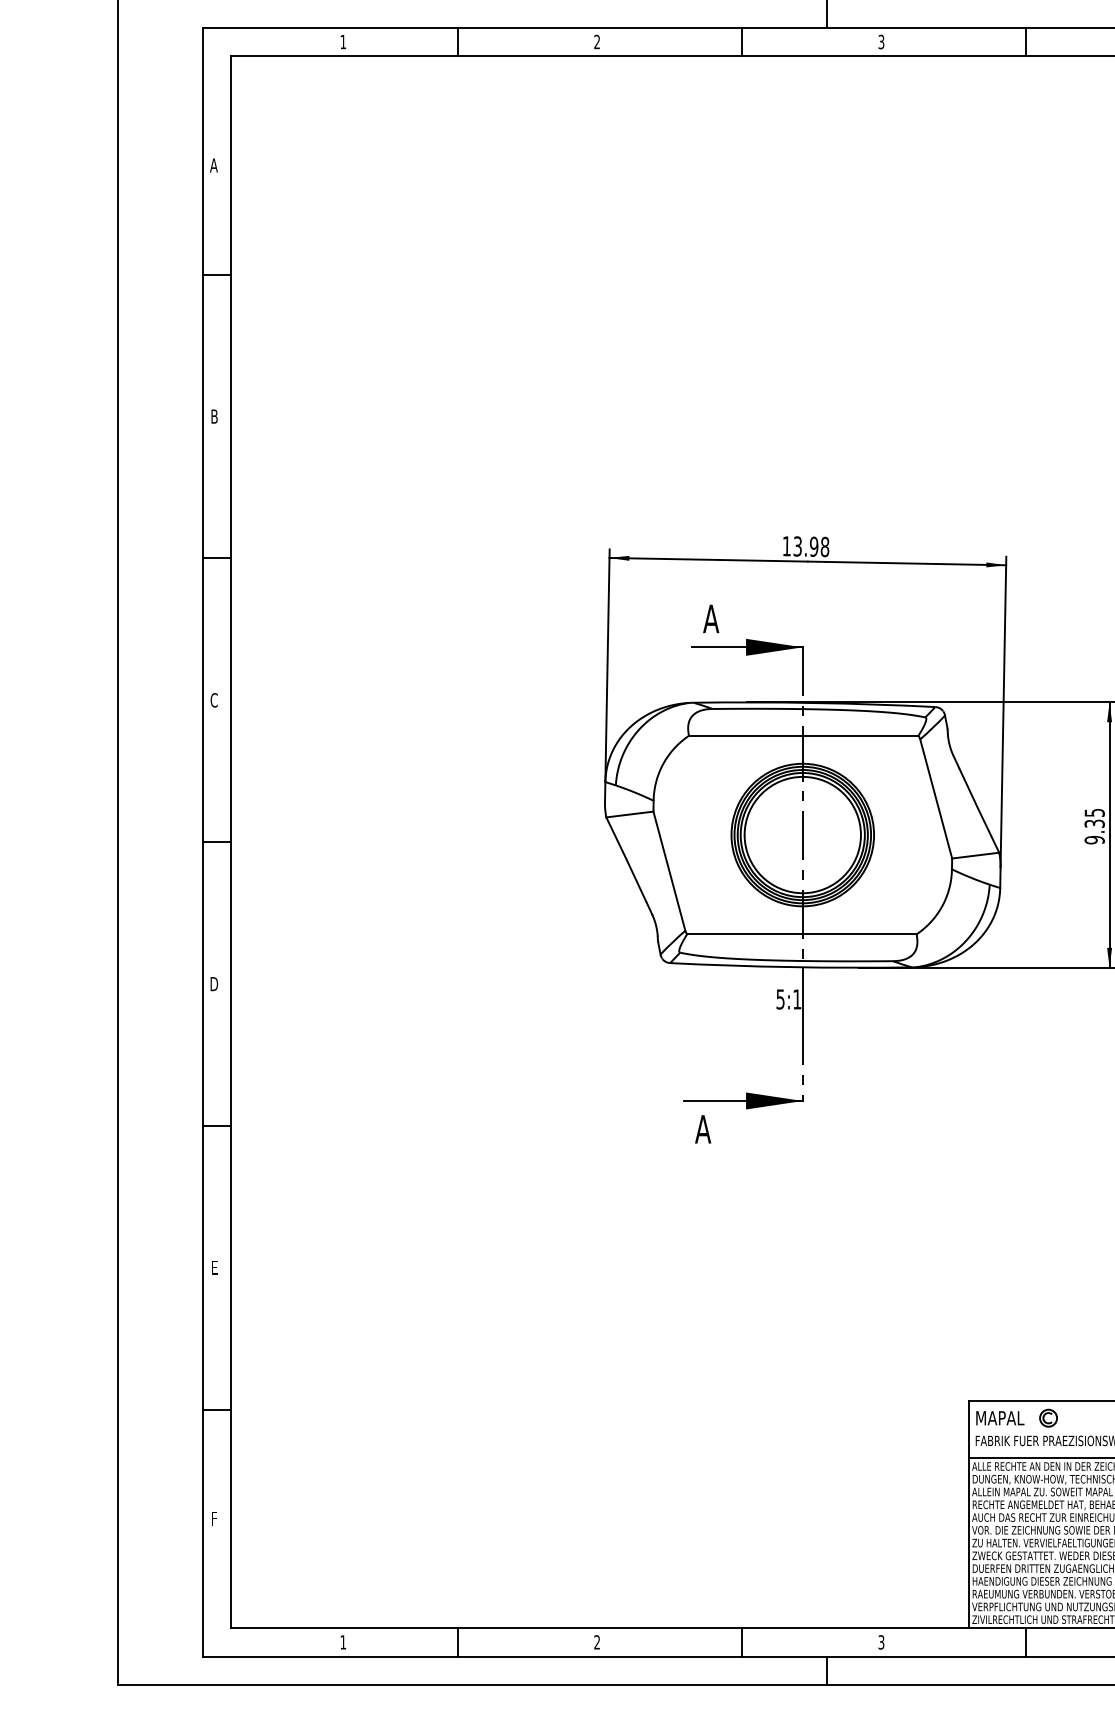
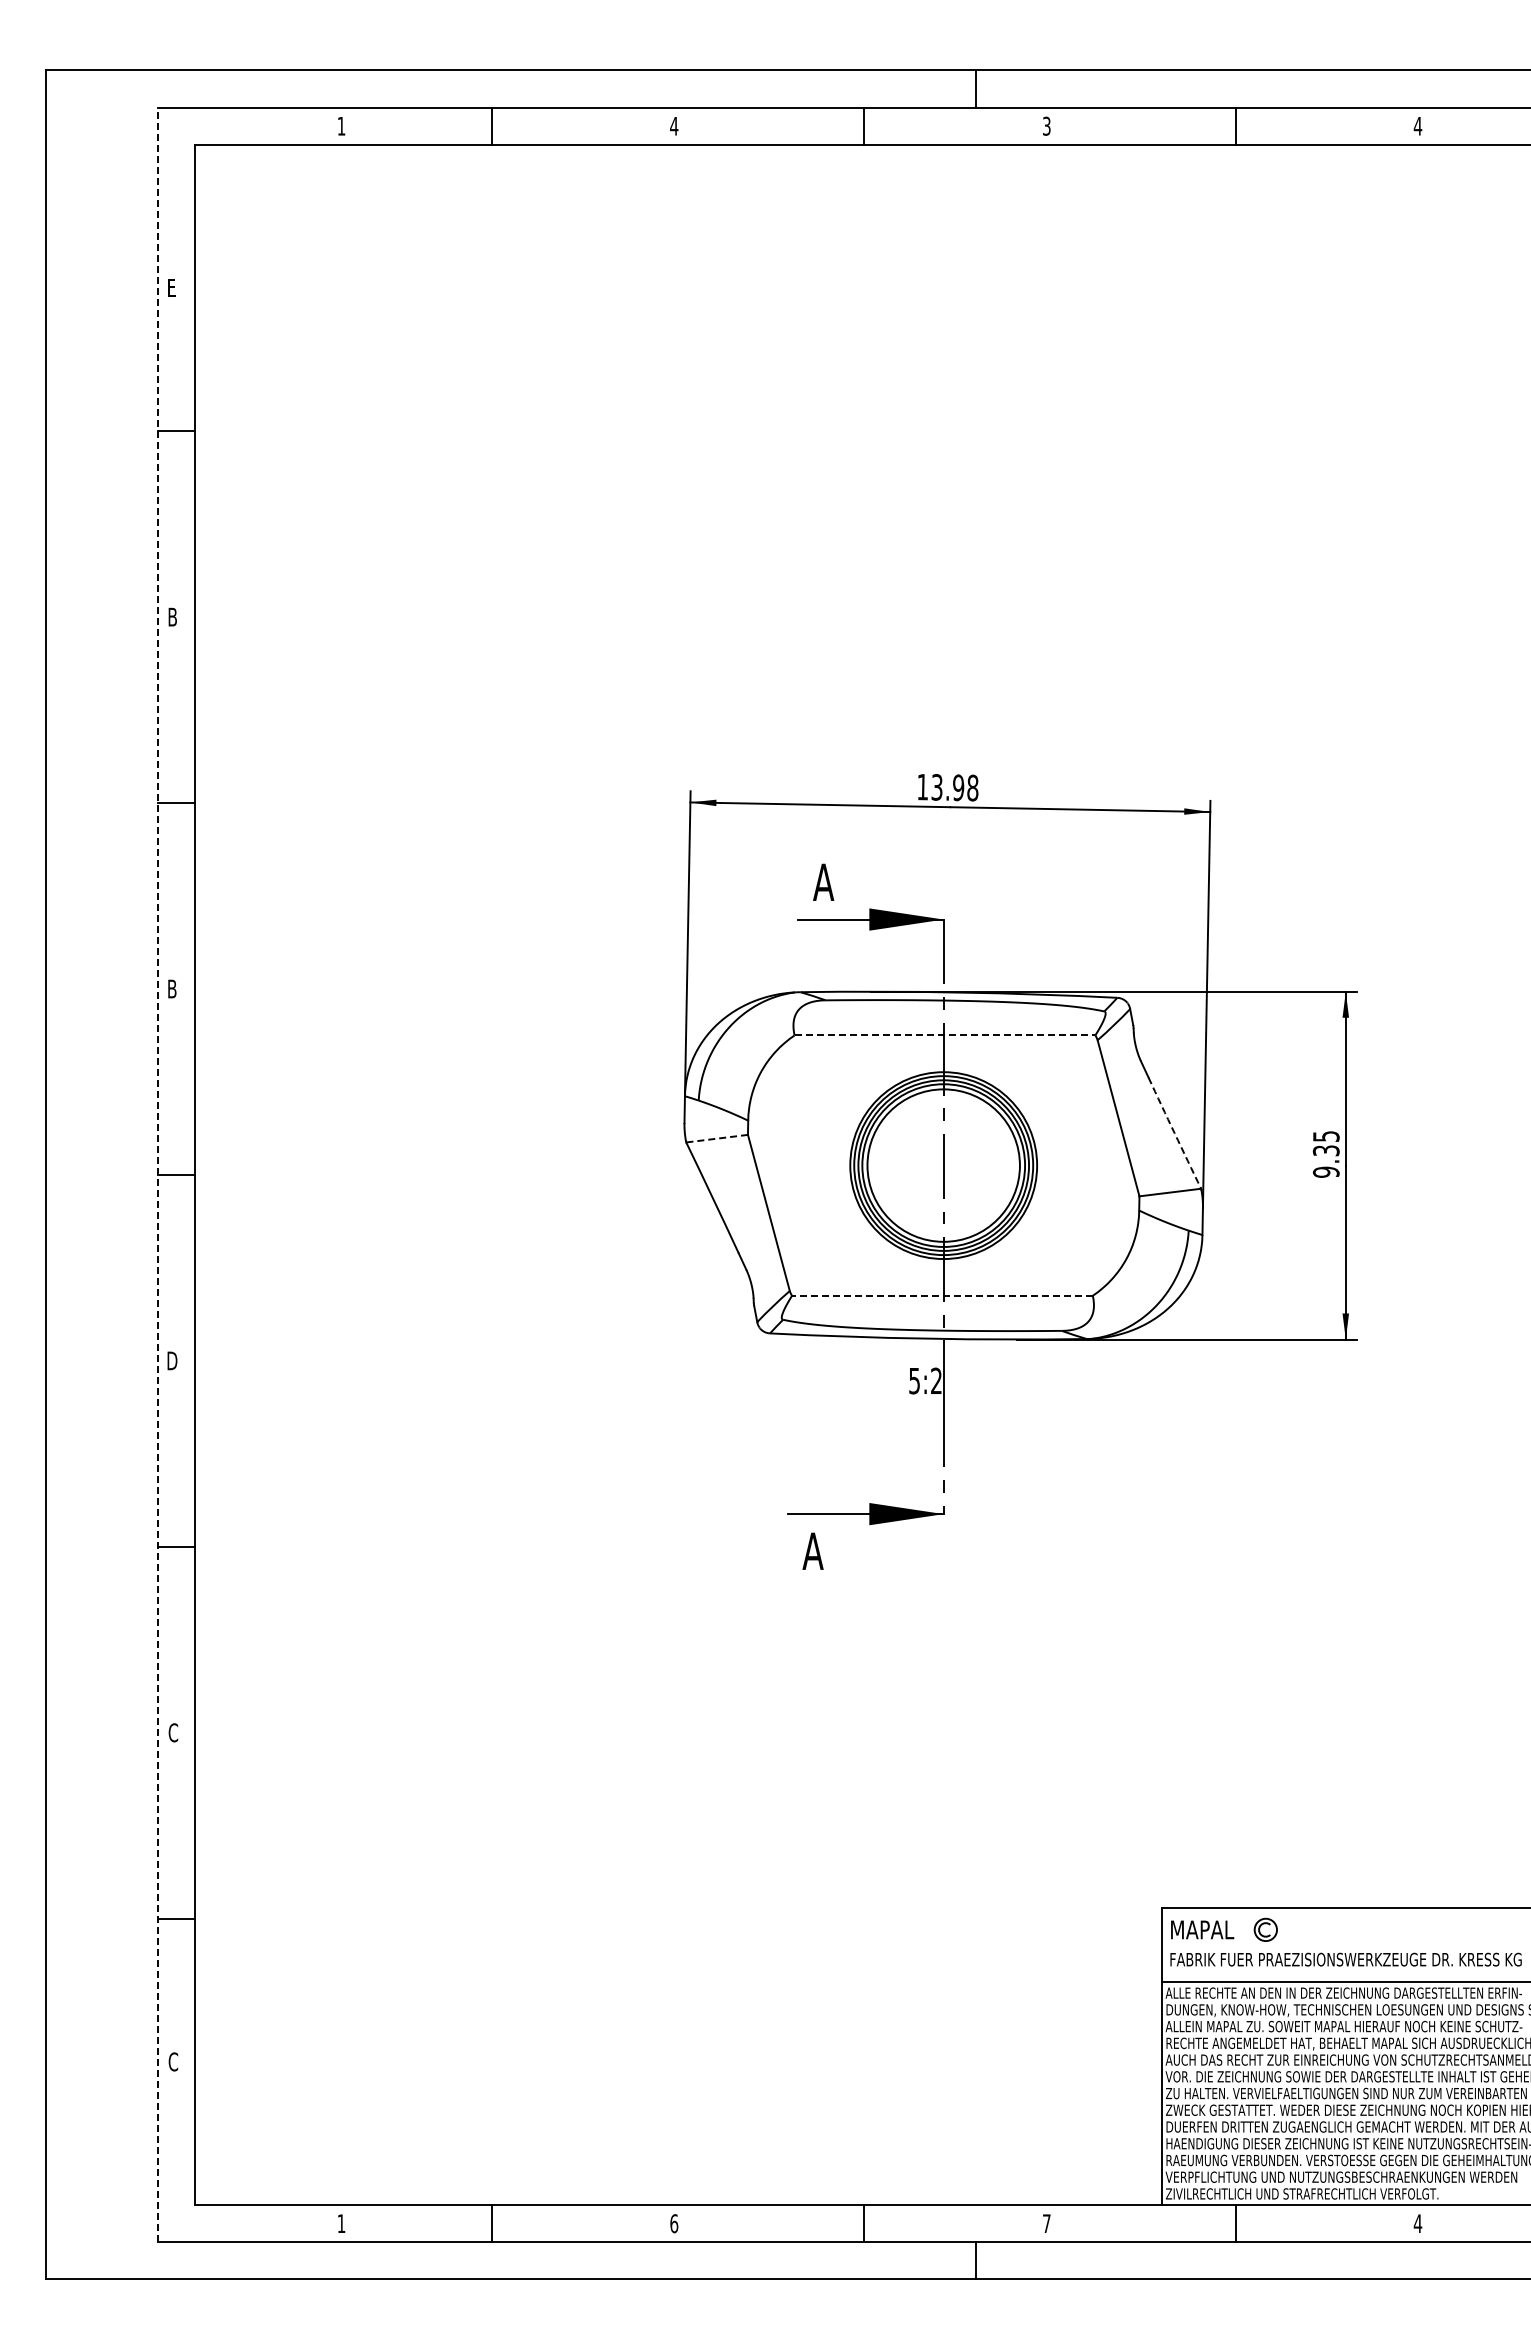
text: (597, 41) -> (674, 125), 2 -> 4
text: (213, 165) -> (171, 287), A -> E
text: (213, 699) -> (171, 988), C -> B
line: (804, 735) -> (945, 1035), solid -> dashed
arc: (978, 810) -> (1174, 1133), solid -> dashed
line: (629, 814) -> (716, 1138), solid -> dashed
line: (202, 841) -> (157, 1174), solid -> dashed
line: (801, 934) -> (941, 1295), solid -> dashed
text: (797, 999) -> (936, 1380), 5:1 -> 5:2
text: (215, 1267) -> (173, 1732), E -> C
text: (215, 1518) -> (173, 2061), F -> C
text: (597, 1642) -> (674, 2223), 2 -> 6
text: (881, 1642) -> (1046, 2223), 3 -> 7

